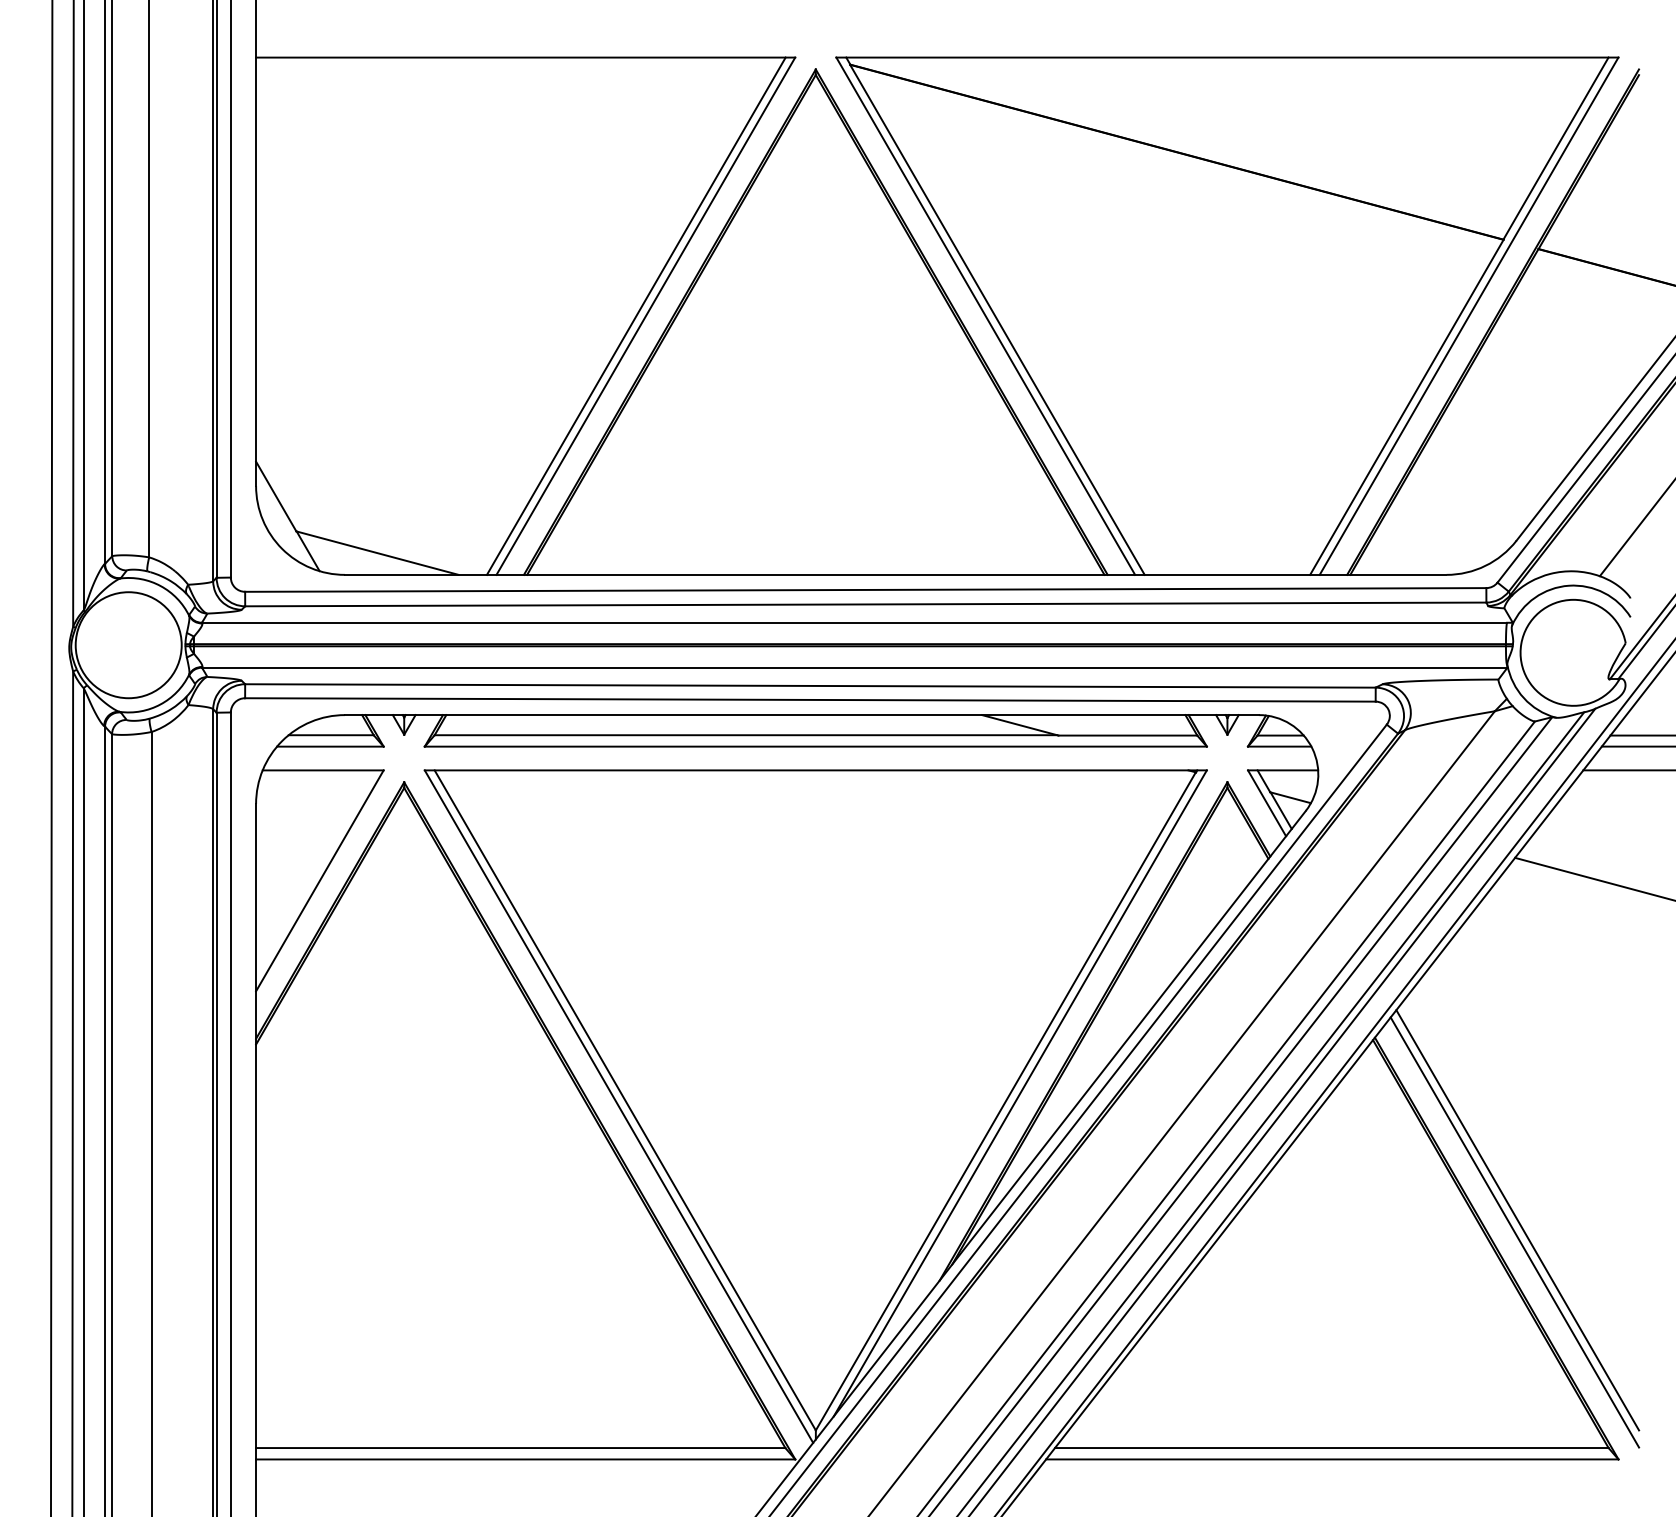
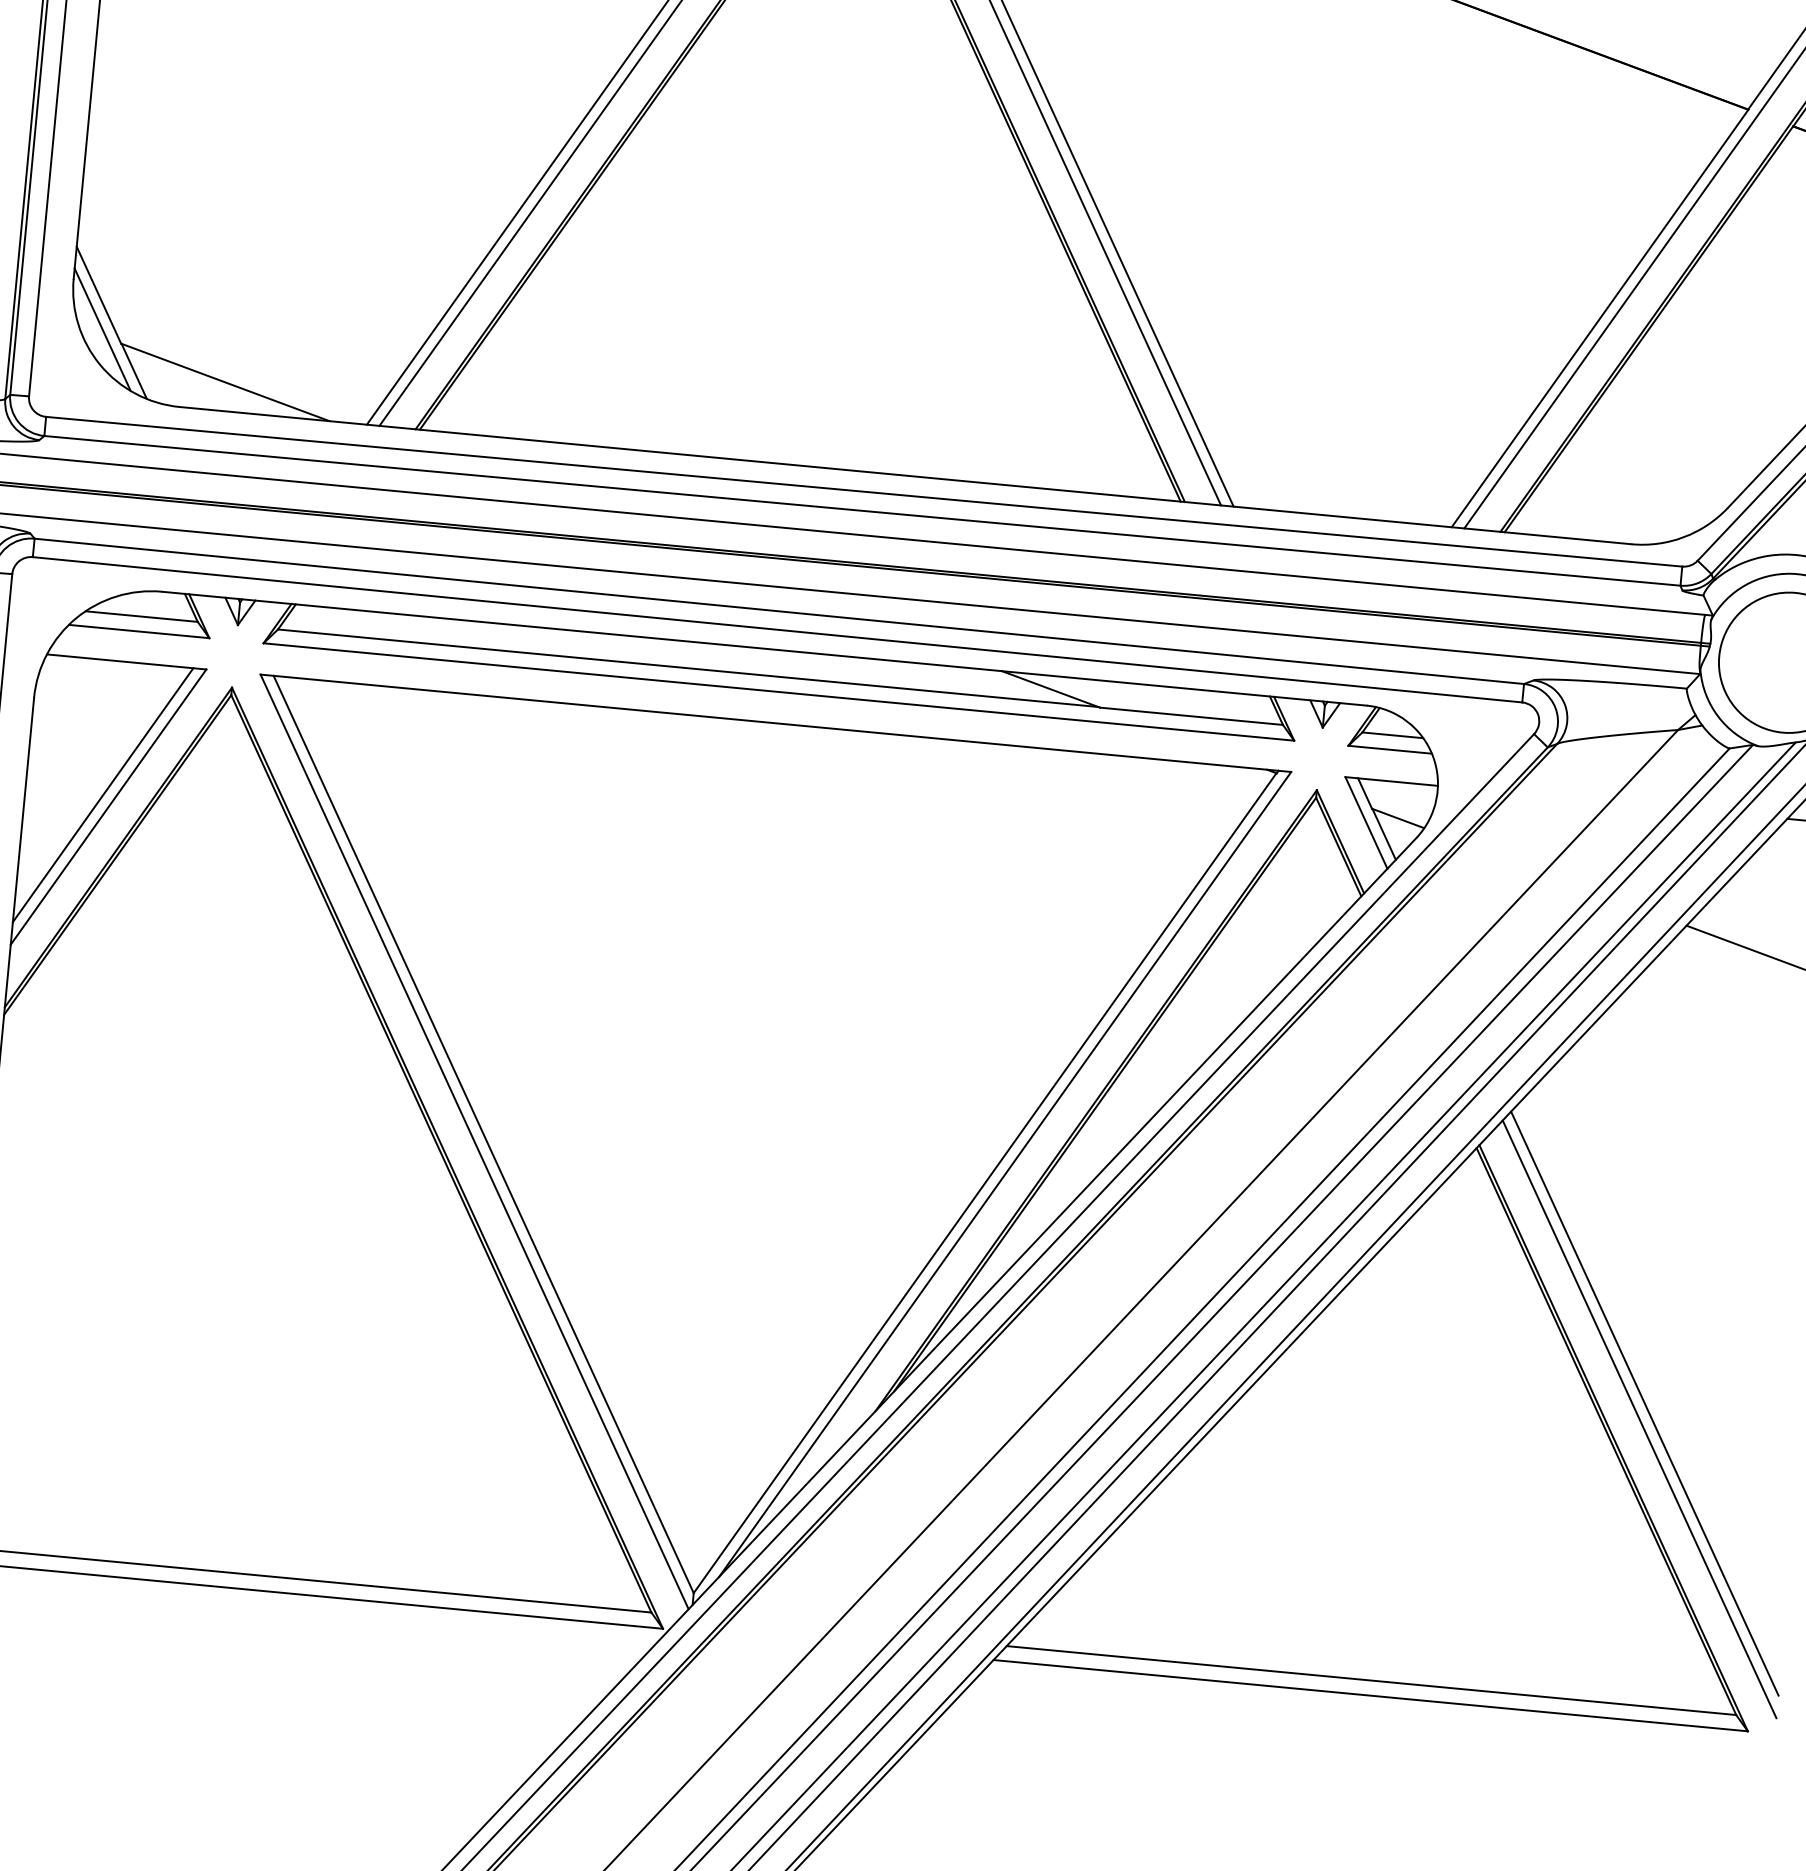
line: (281, 522) -> (102, 330), added
line: (314, 872) -> (102, 795), added

